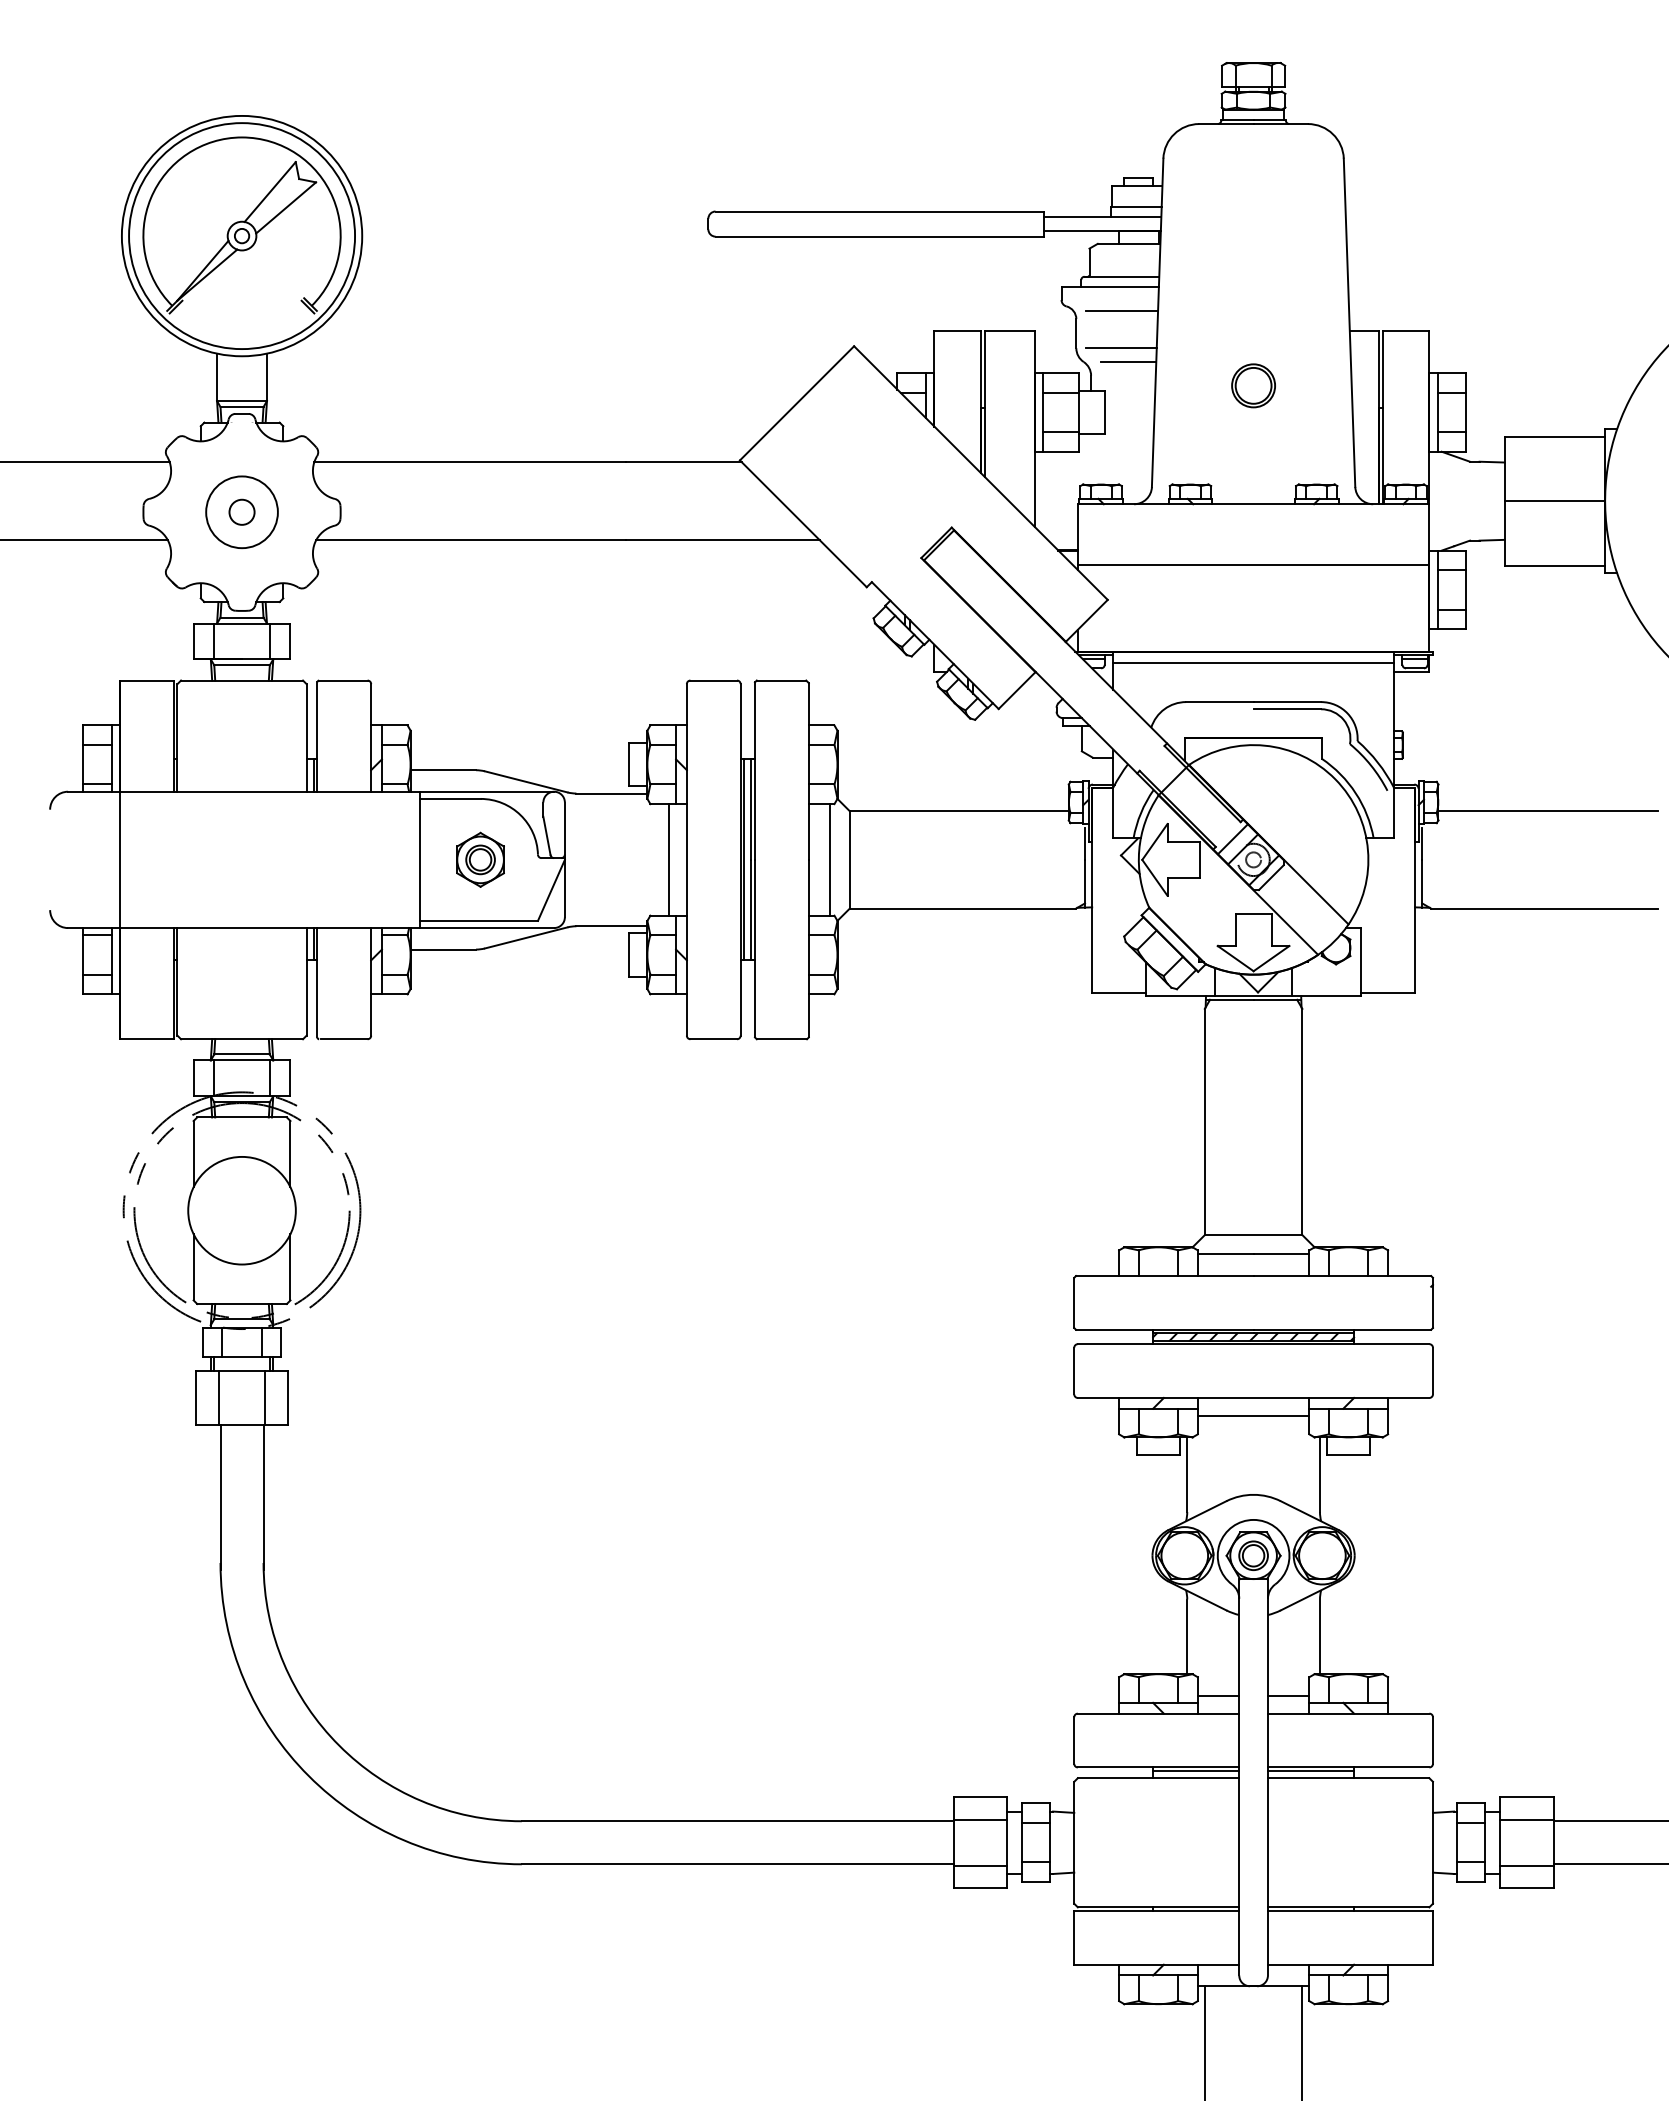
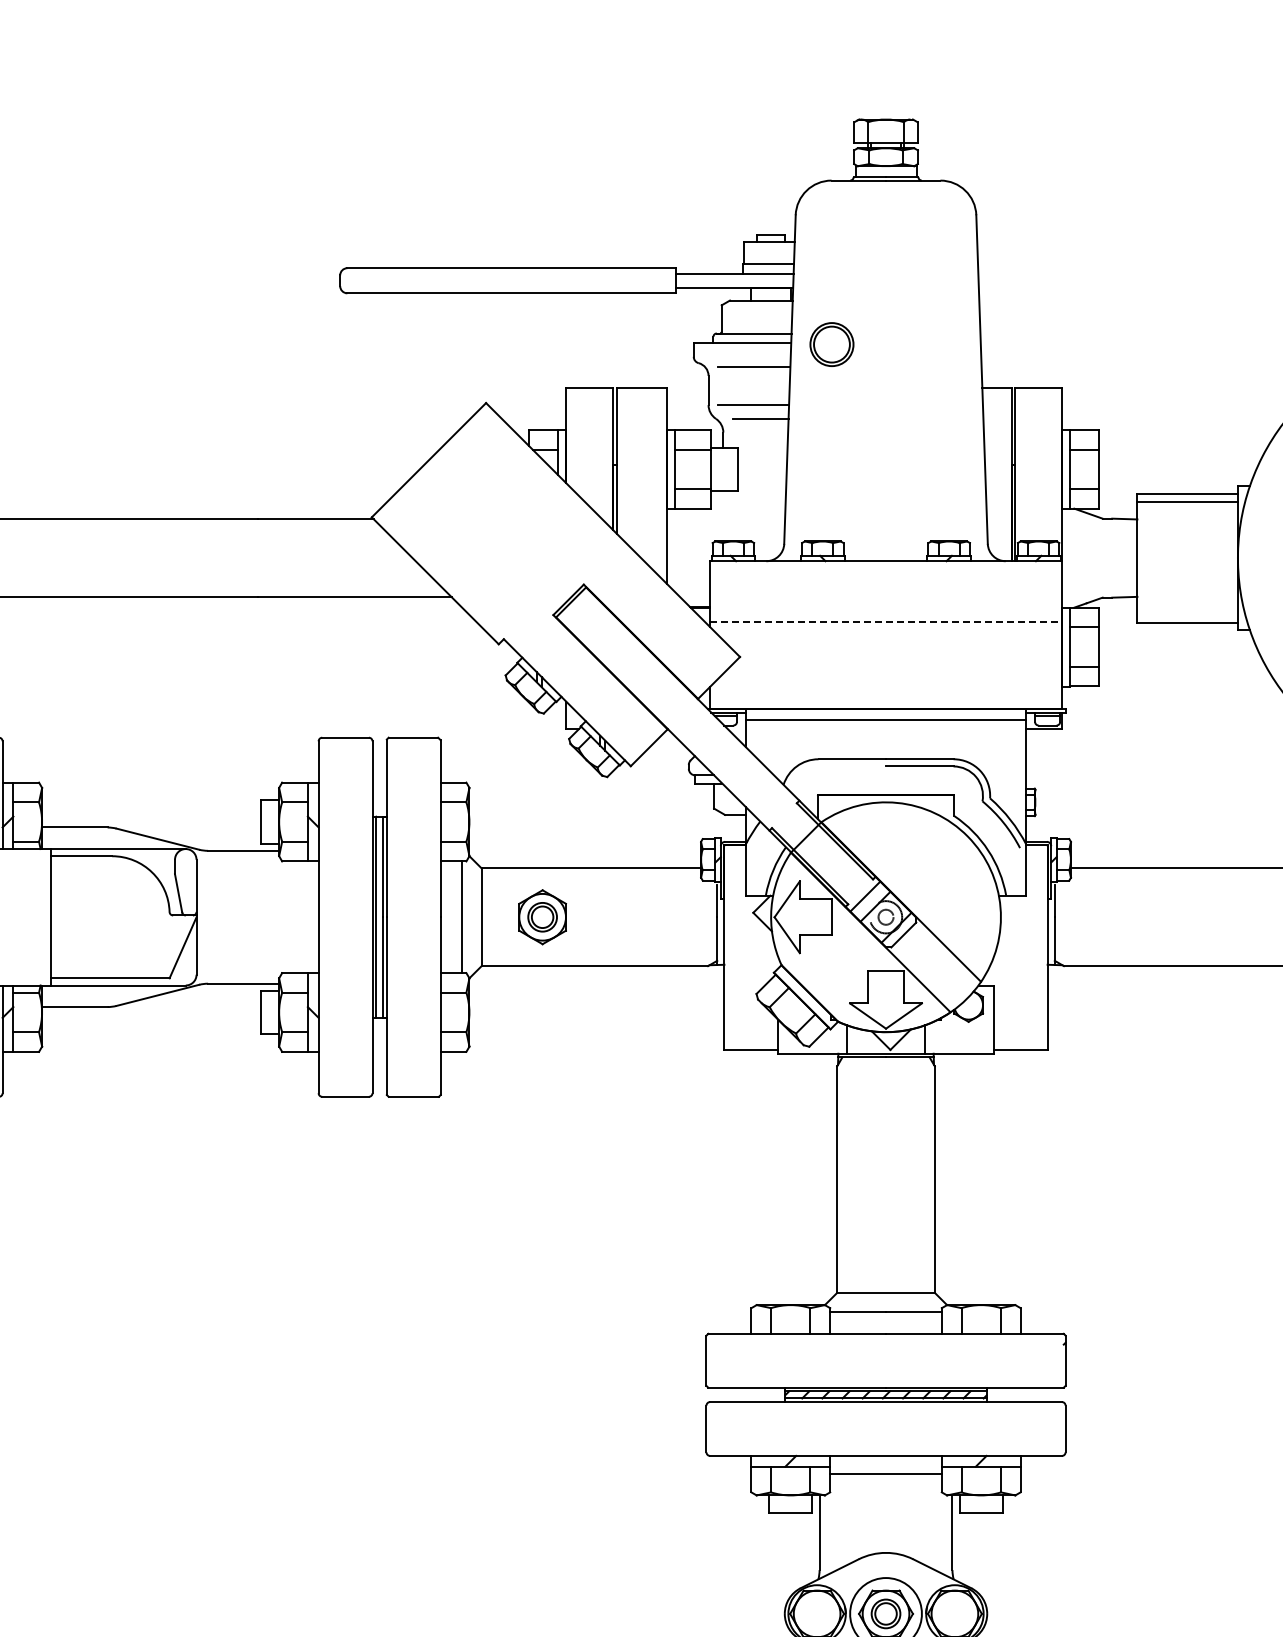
part: (1253, 385) -> (831, 344), moved
line: (1554, 501) -> (1187, 502), moved
line: (1253, 565) -> (885, 622), solid -> dashed
part: (480, 859) -> (542, 916), moved
line: (668, 859) -> (300, 916), removed

